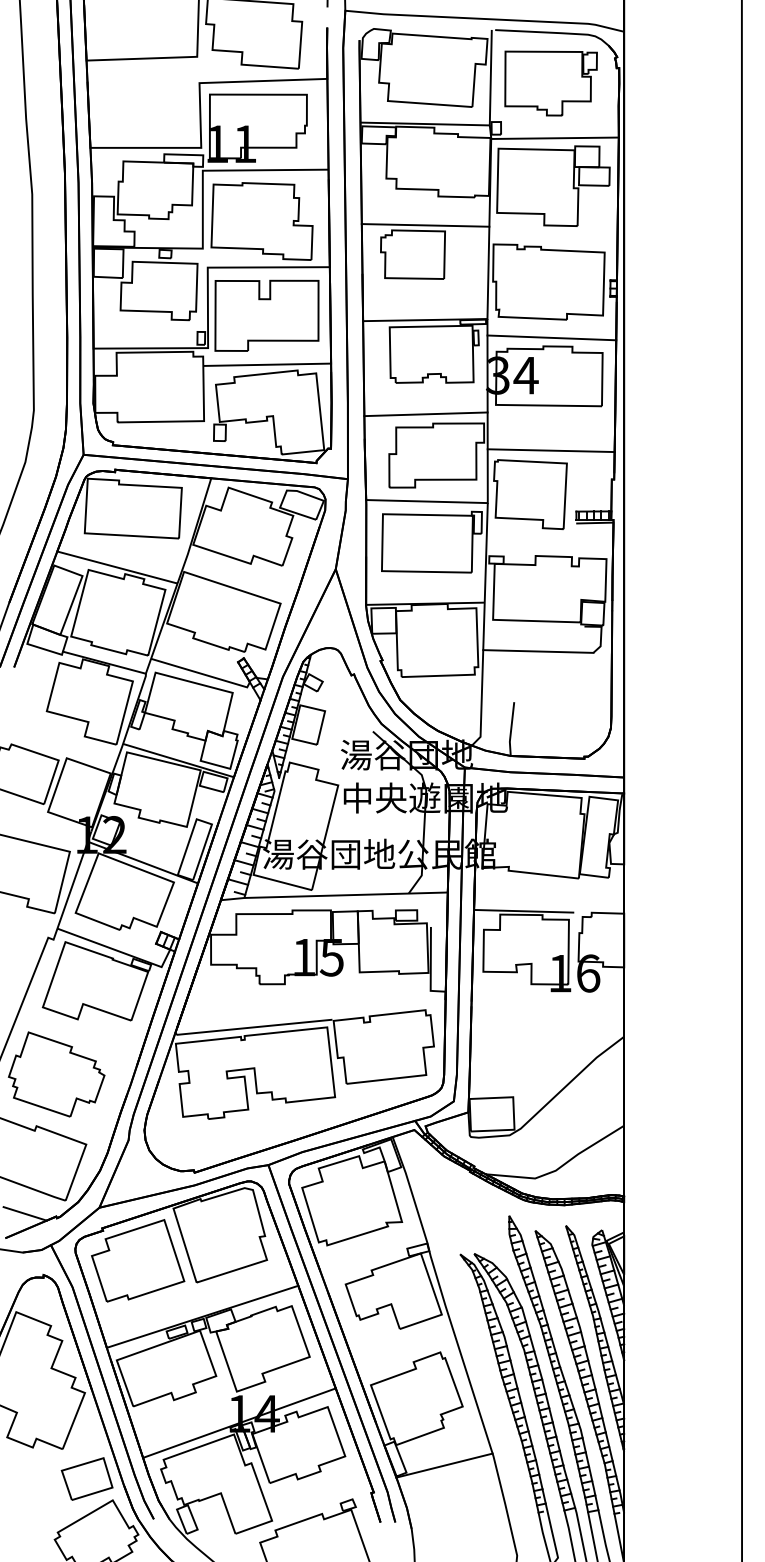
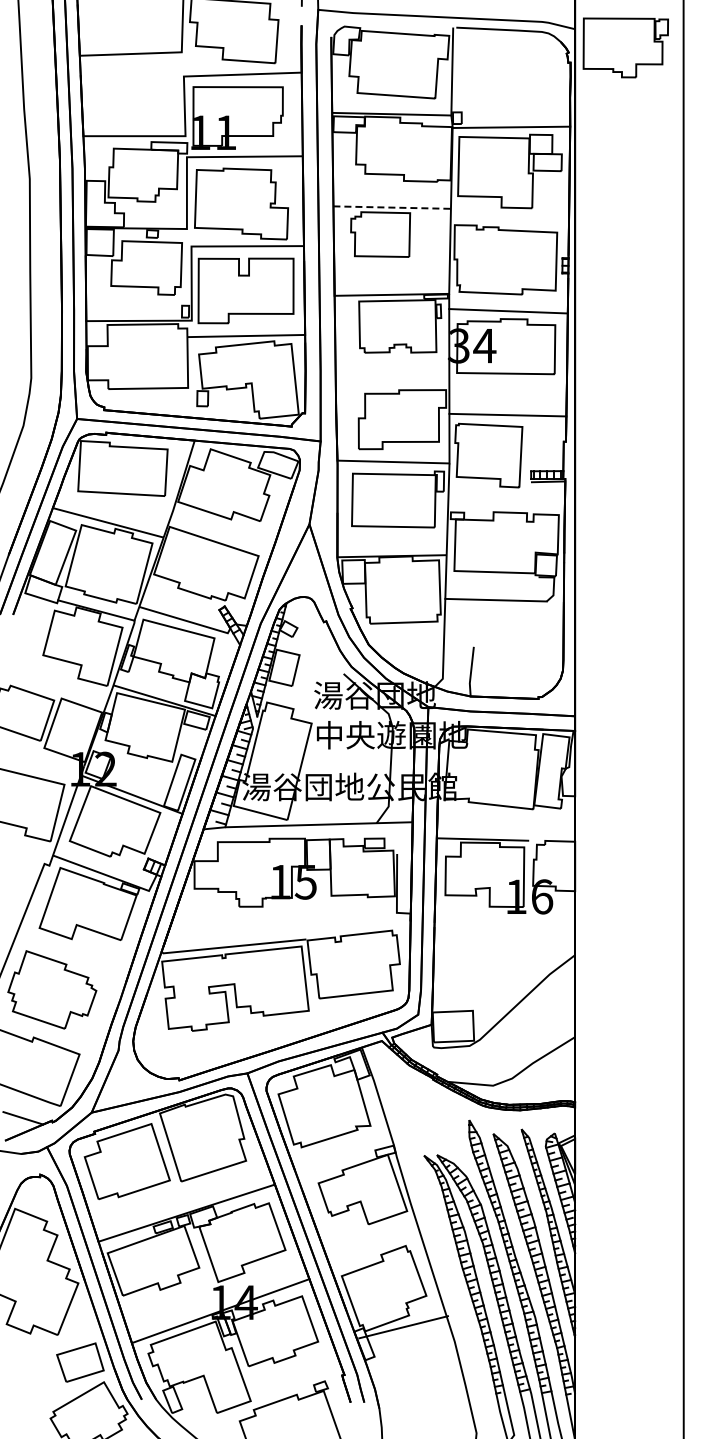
part: (550, 83) -> (625, 47), moved
line: (425, 225) -> (392, 207), solid -> dashed
line: (425, 414) -> (392, 381), removed
line: (444, 1465) -> (403, 1327), moved

